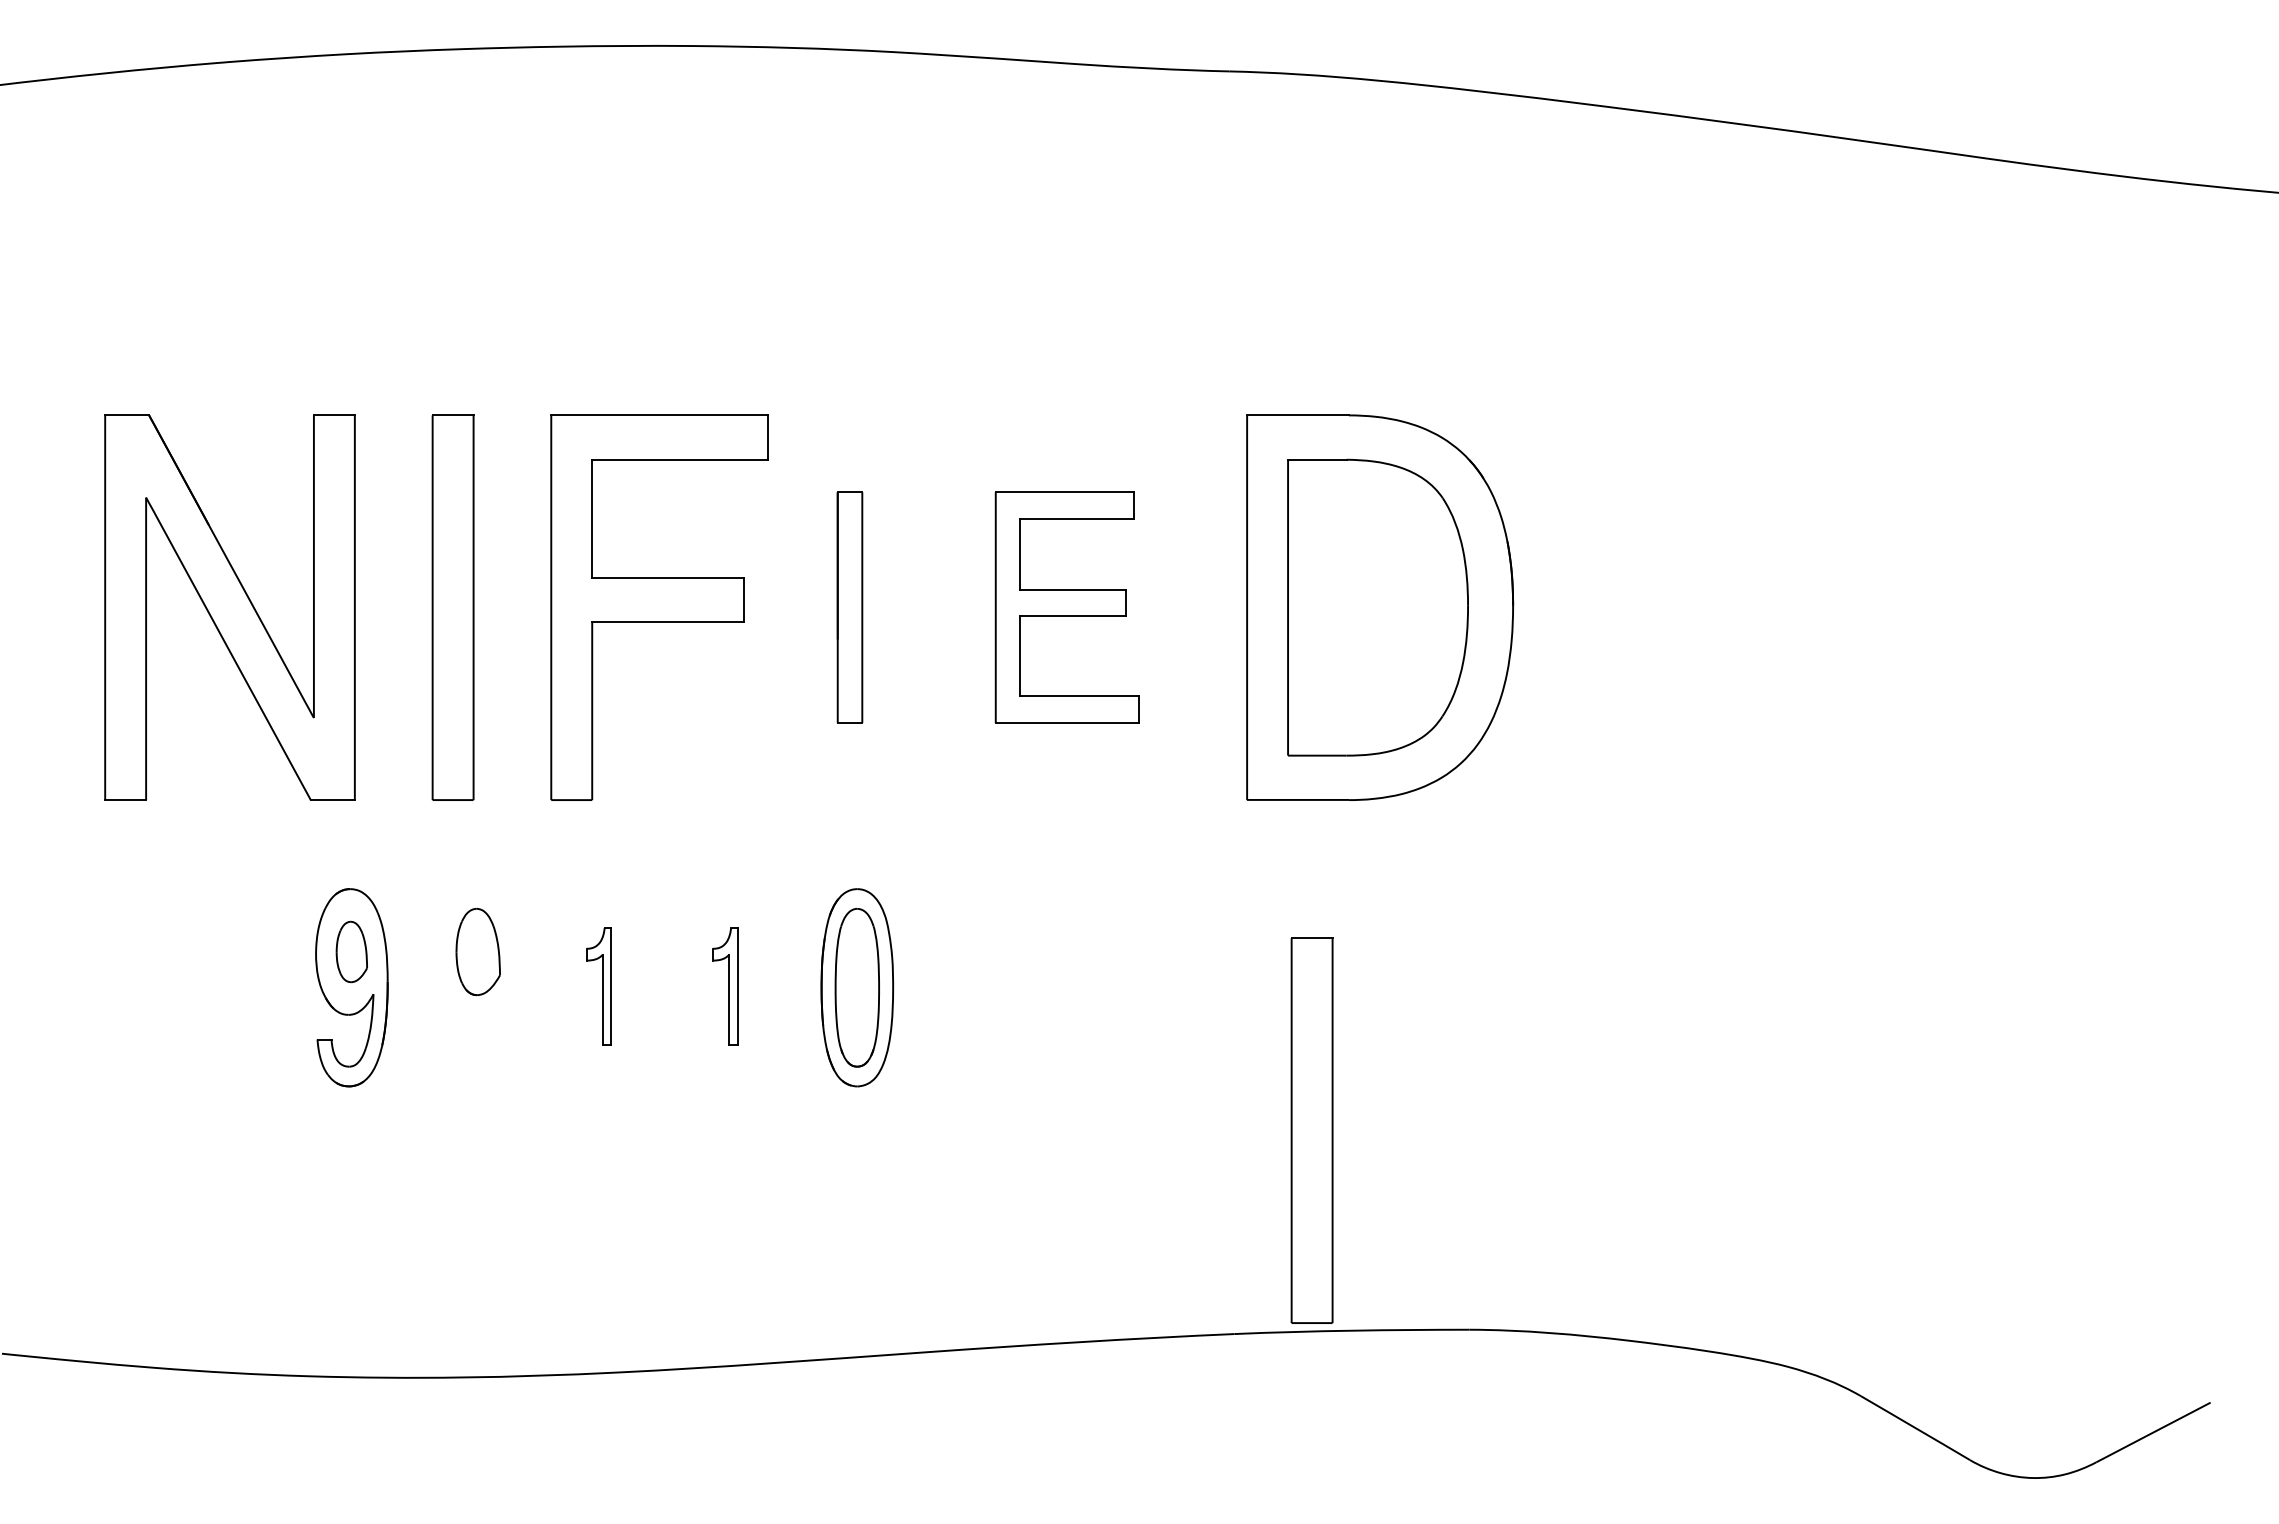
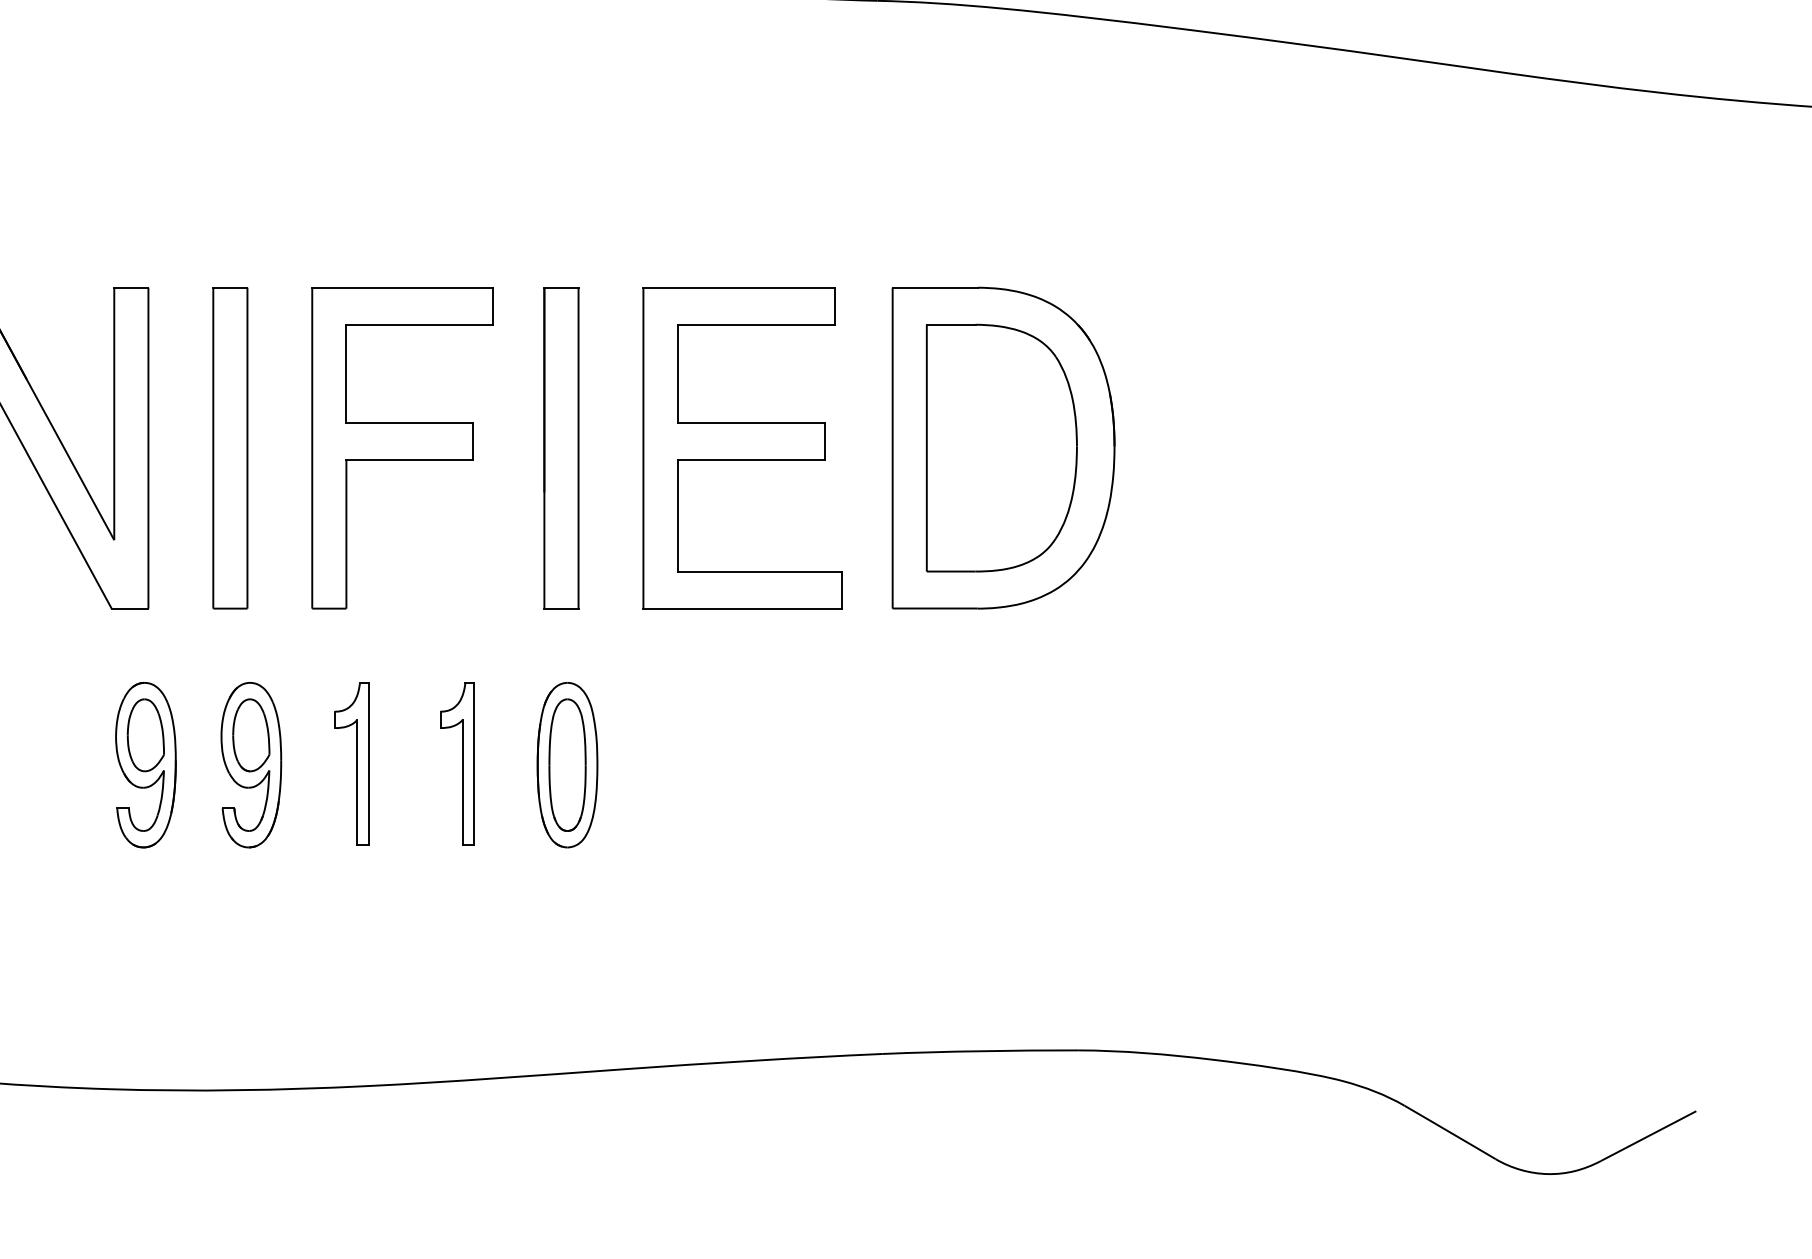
part: (849, 607) -> (561, 447), size x1.67
part: (1066, 607) -> (742, 447), size x1.67
part: (351, 951) -> (145, 734), size x1.43
part: (598, 986) -> (351, 764), size x1.67
part: (725, 986) -> (457, 764), size x1.67
part: (477, 987) -> (250, 764), added
part: (1311, 1130) -> (946, 884), removed

